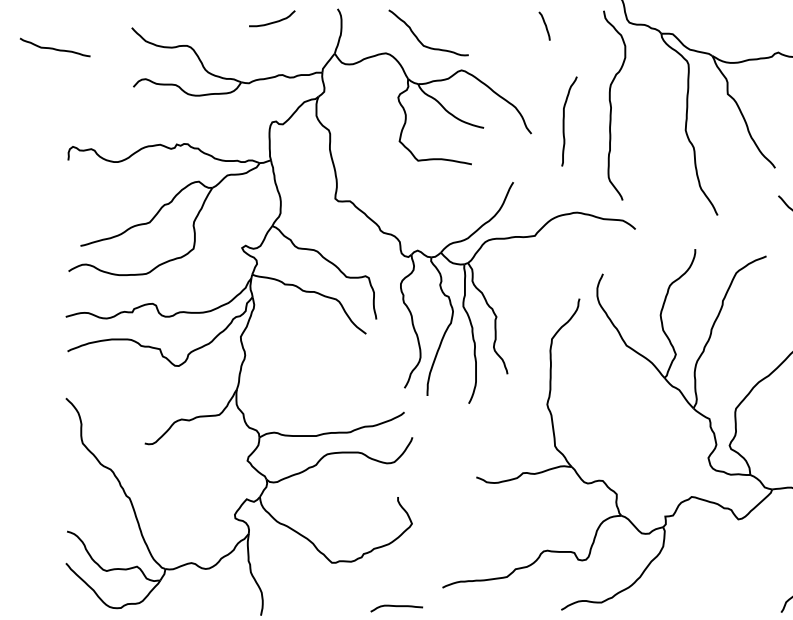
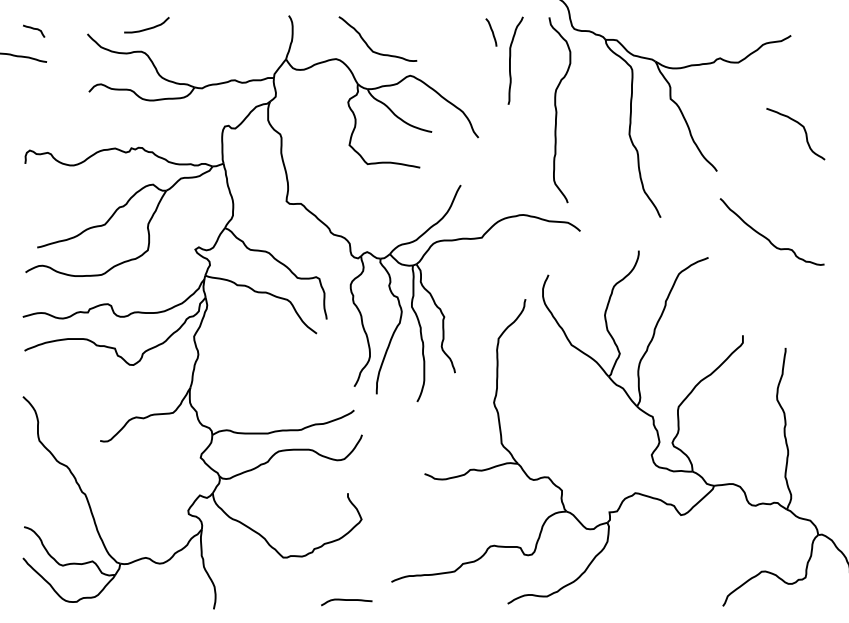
curve: (271, 22) -> (146, 28), moved
curve: (77, 23) -> (34, 29), added
curve: (564, 121) -> (510, 60), moved

